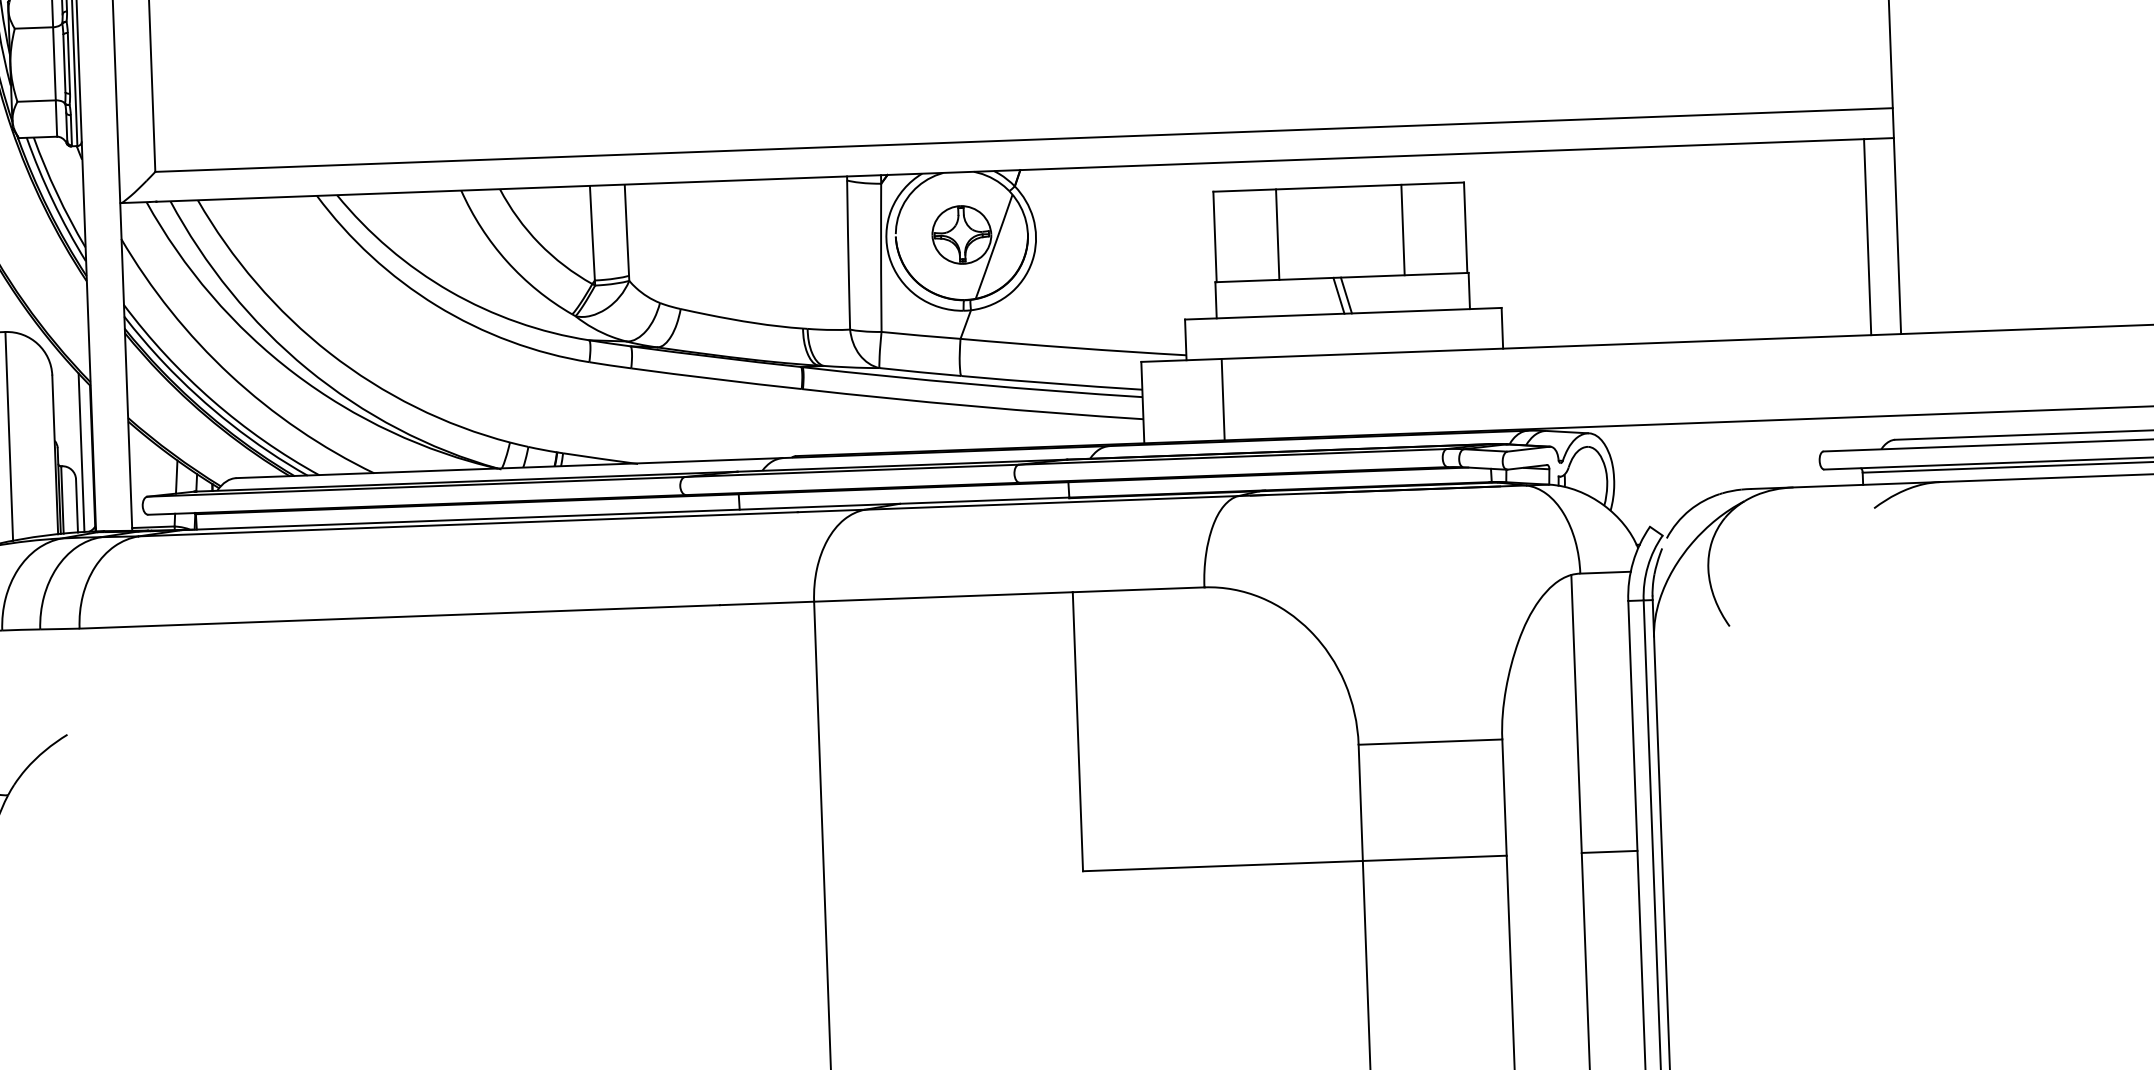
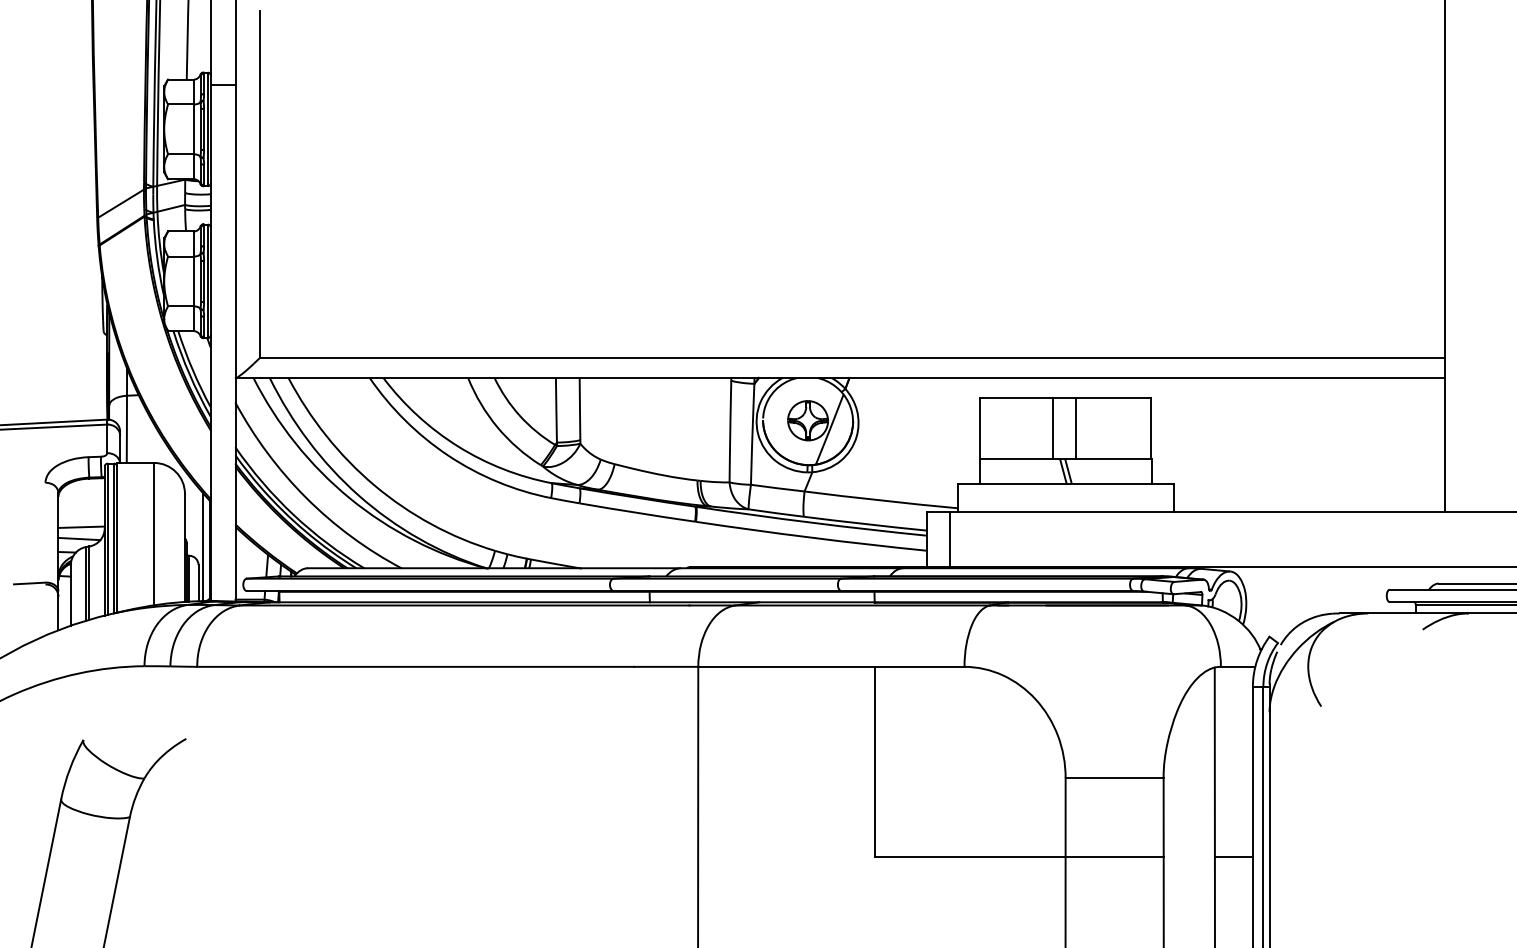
line: (1402, 230) -> (1075, 428), moved
line: (1278, 234) -> (1053, 428), moved
line: (1868, 236) -> (1425, 444), removed
line: (1222, 399) -> (949, 539), moved

